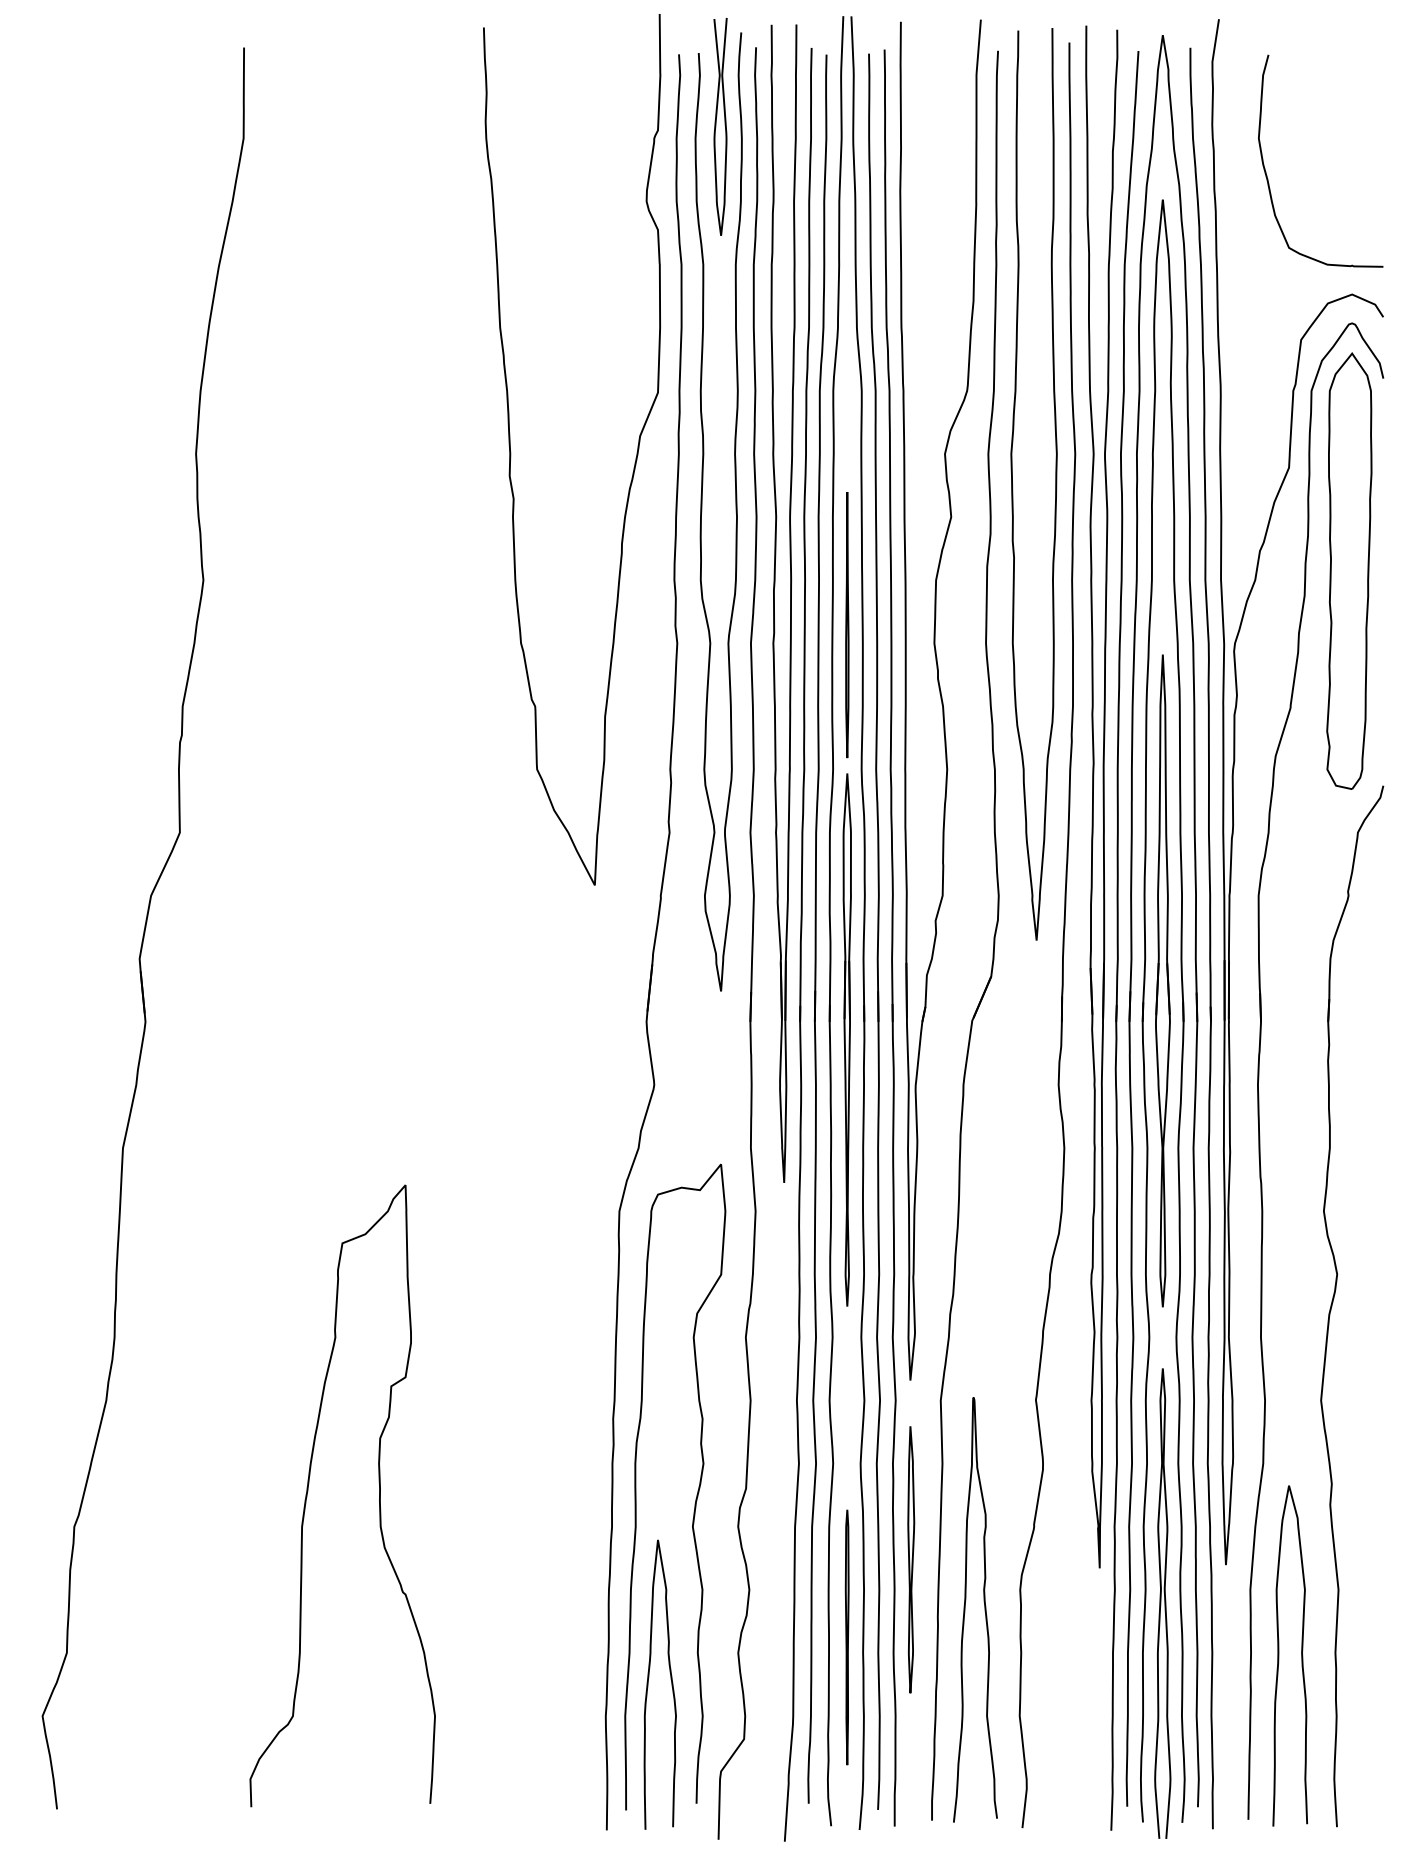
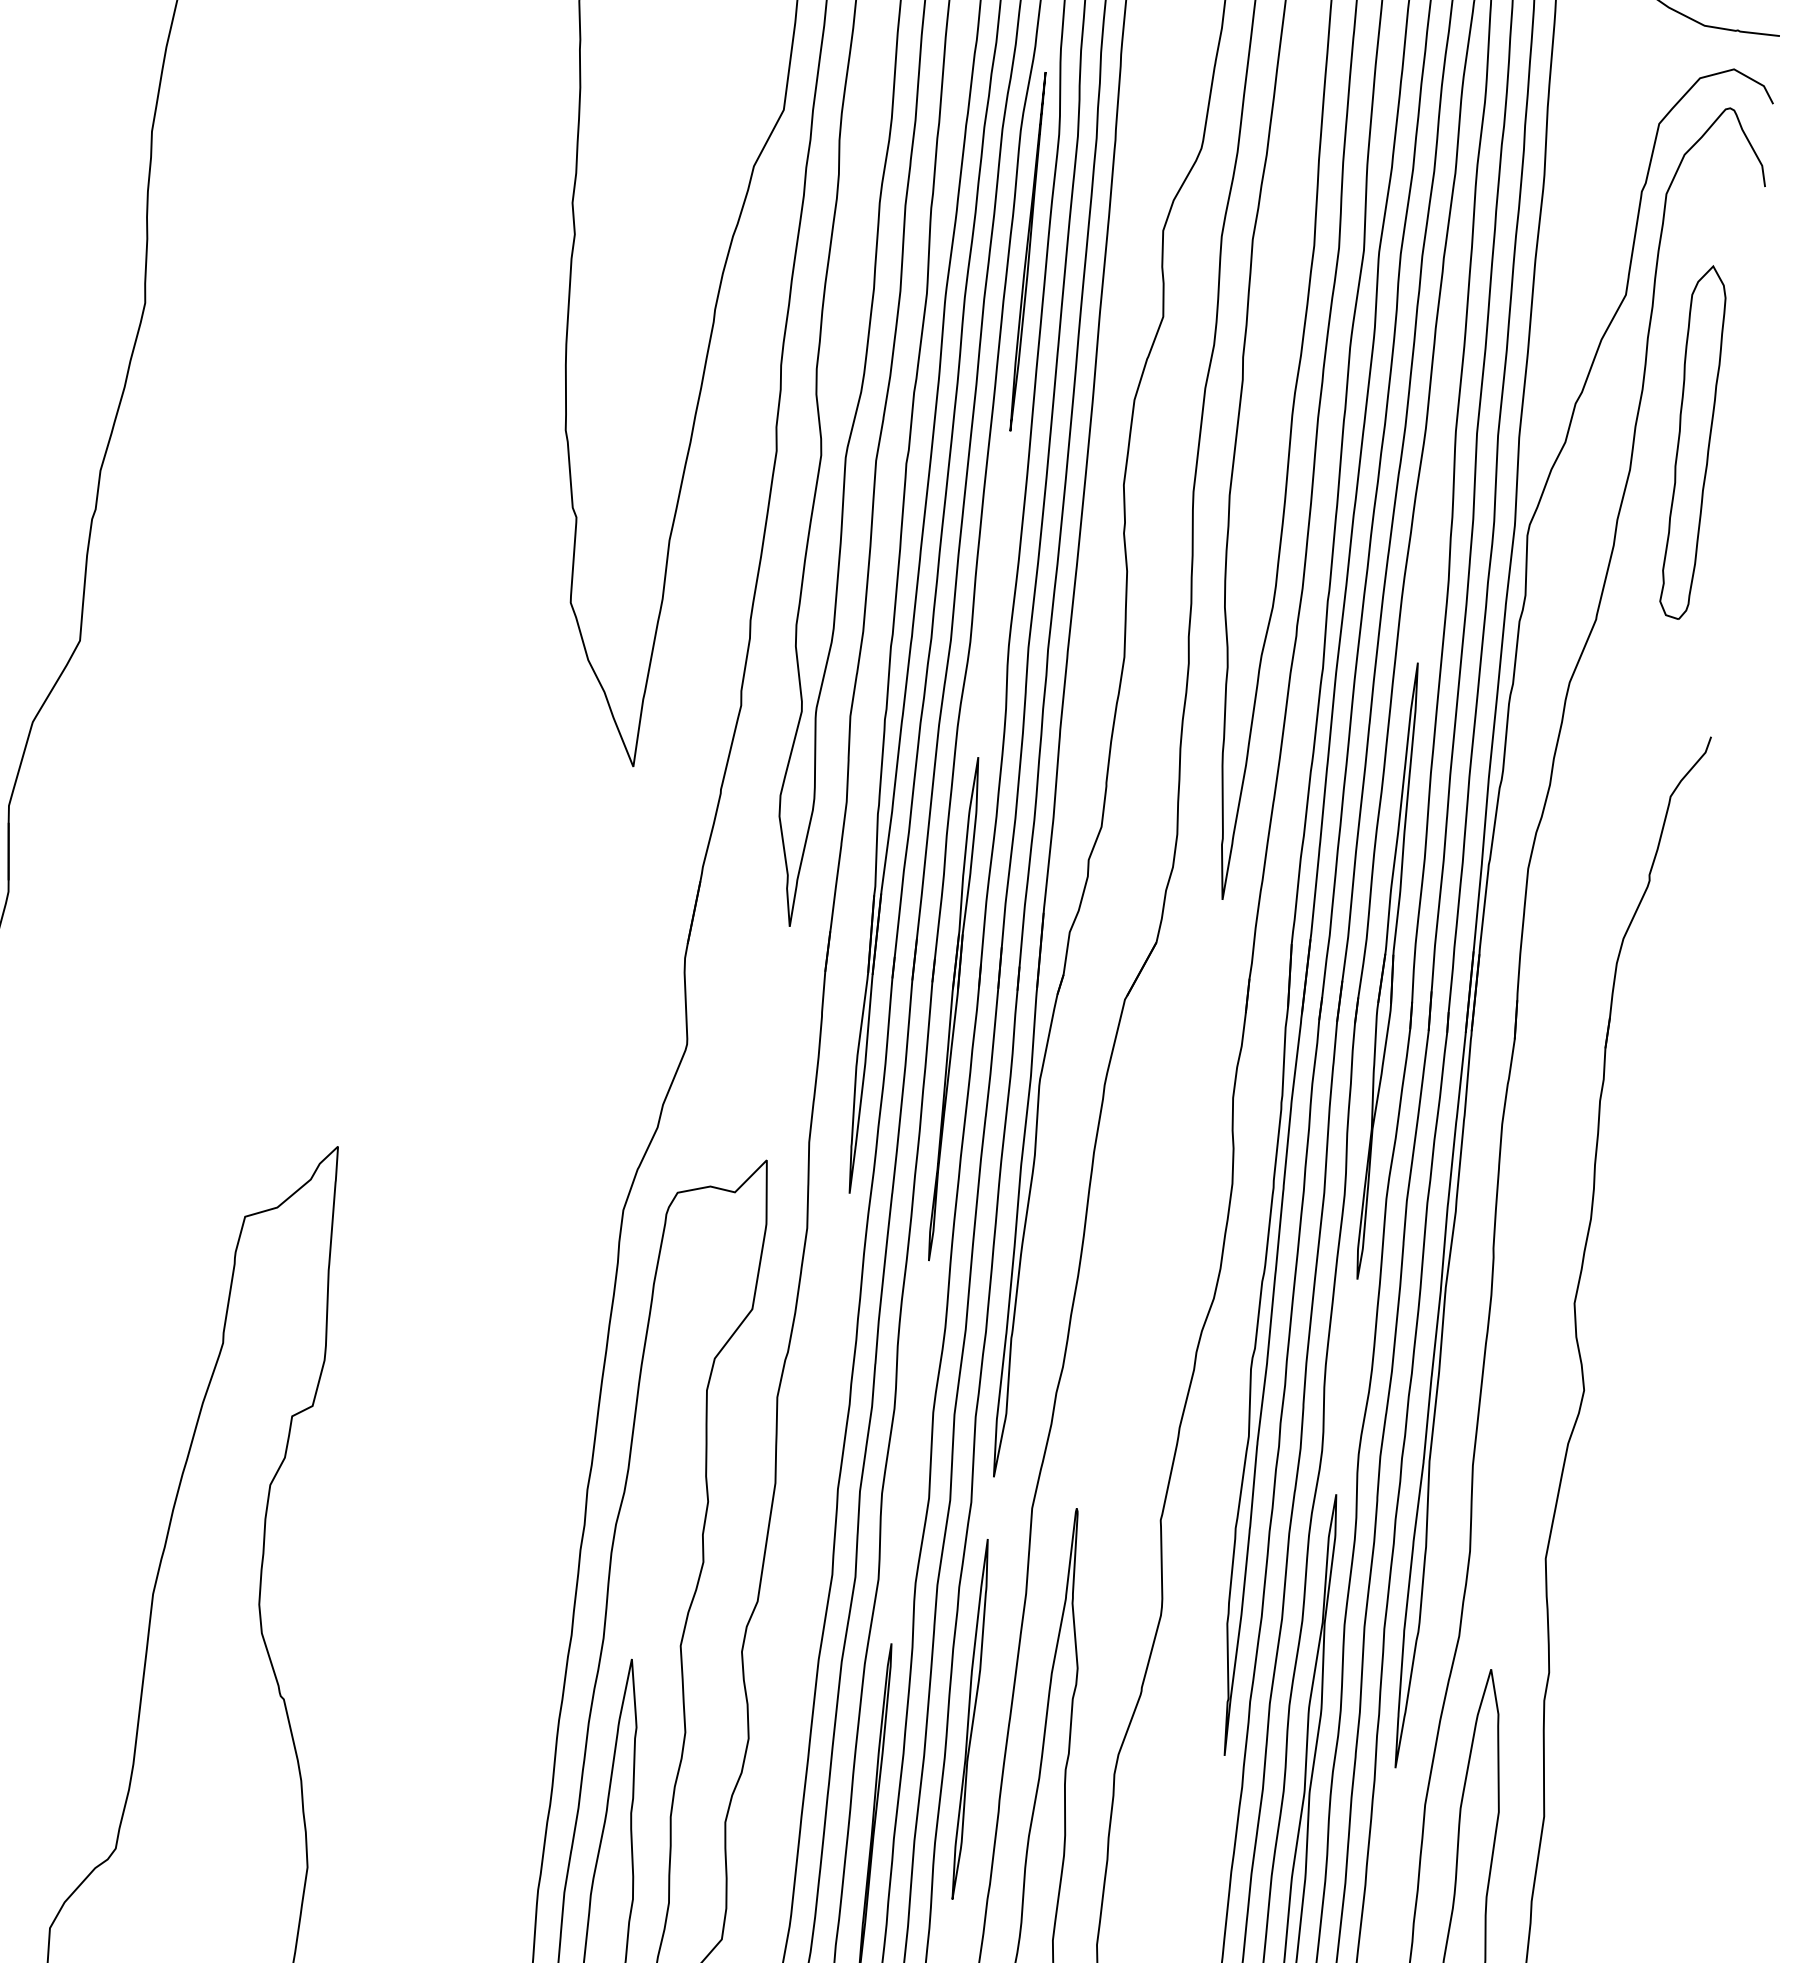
part: (1349, 570) -> (1693, 441), size x0.6
line: (847, 625) -> (1028, 252), moved
part: (1162, 980) -> (1387, 970), size x0.7
part: (846, 1039) -> (952, 1008), size x0.7

